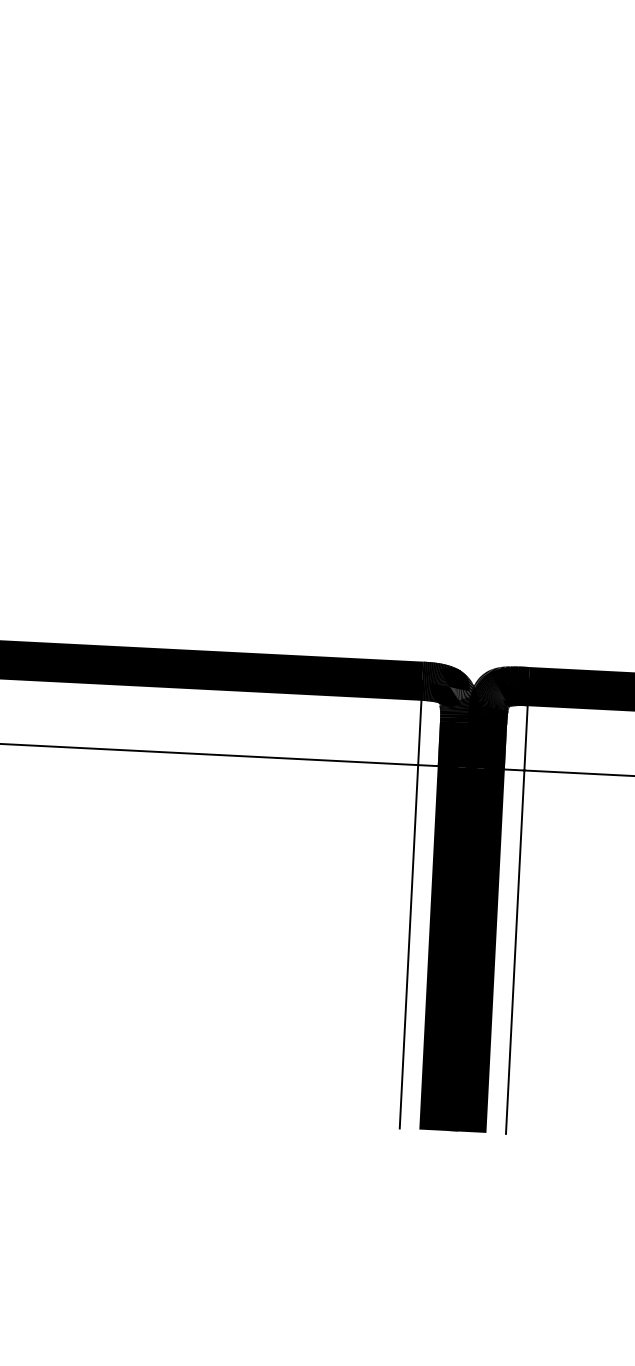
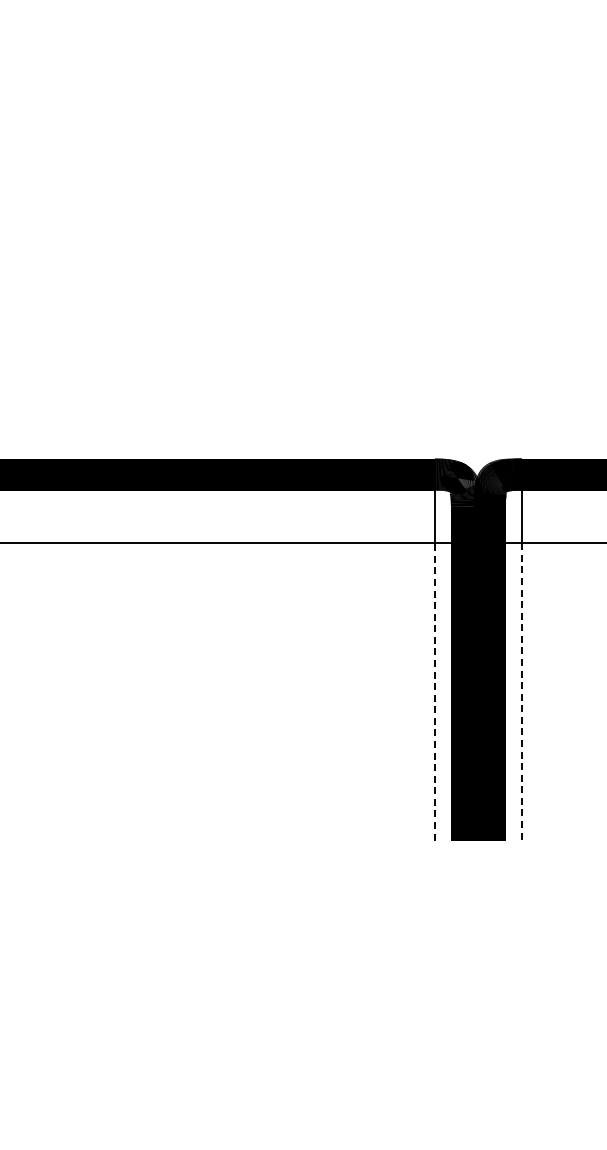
line: (408, 946) -> (434, 691), solid -> dashed
line: (514, 951) -> (521, 691), solid -> dashed

